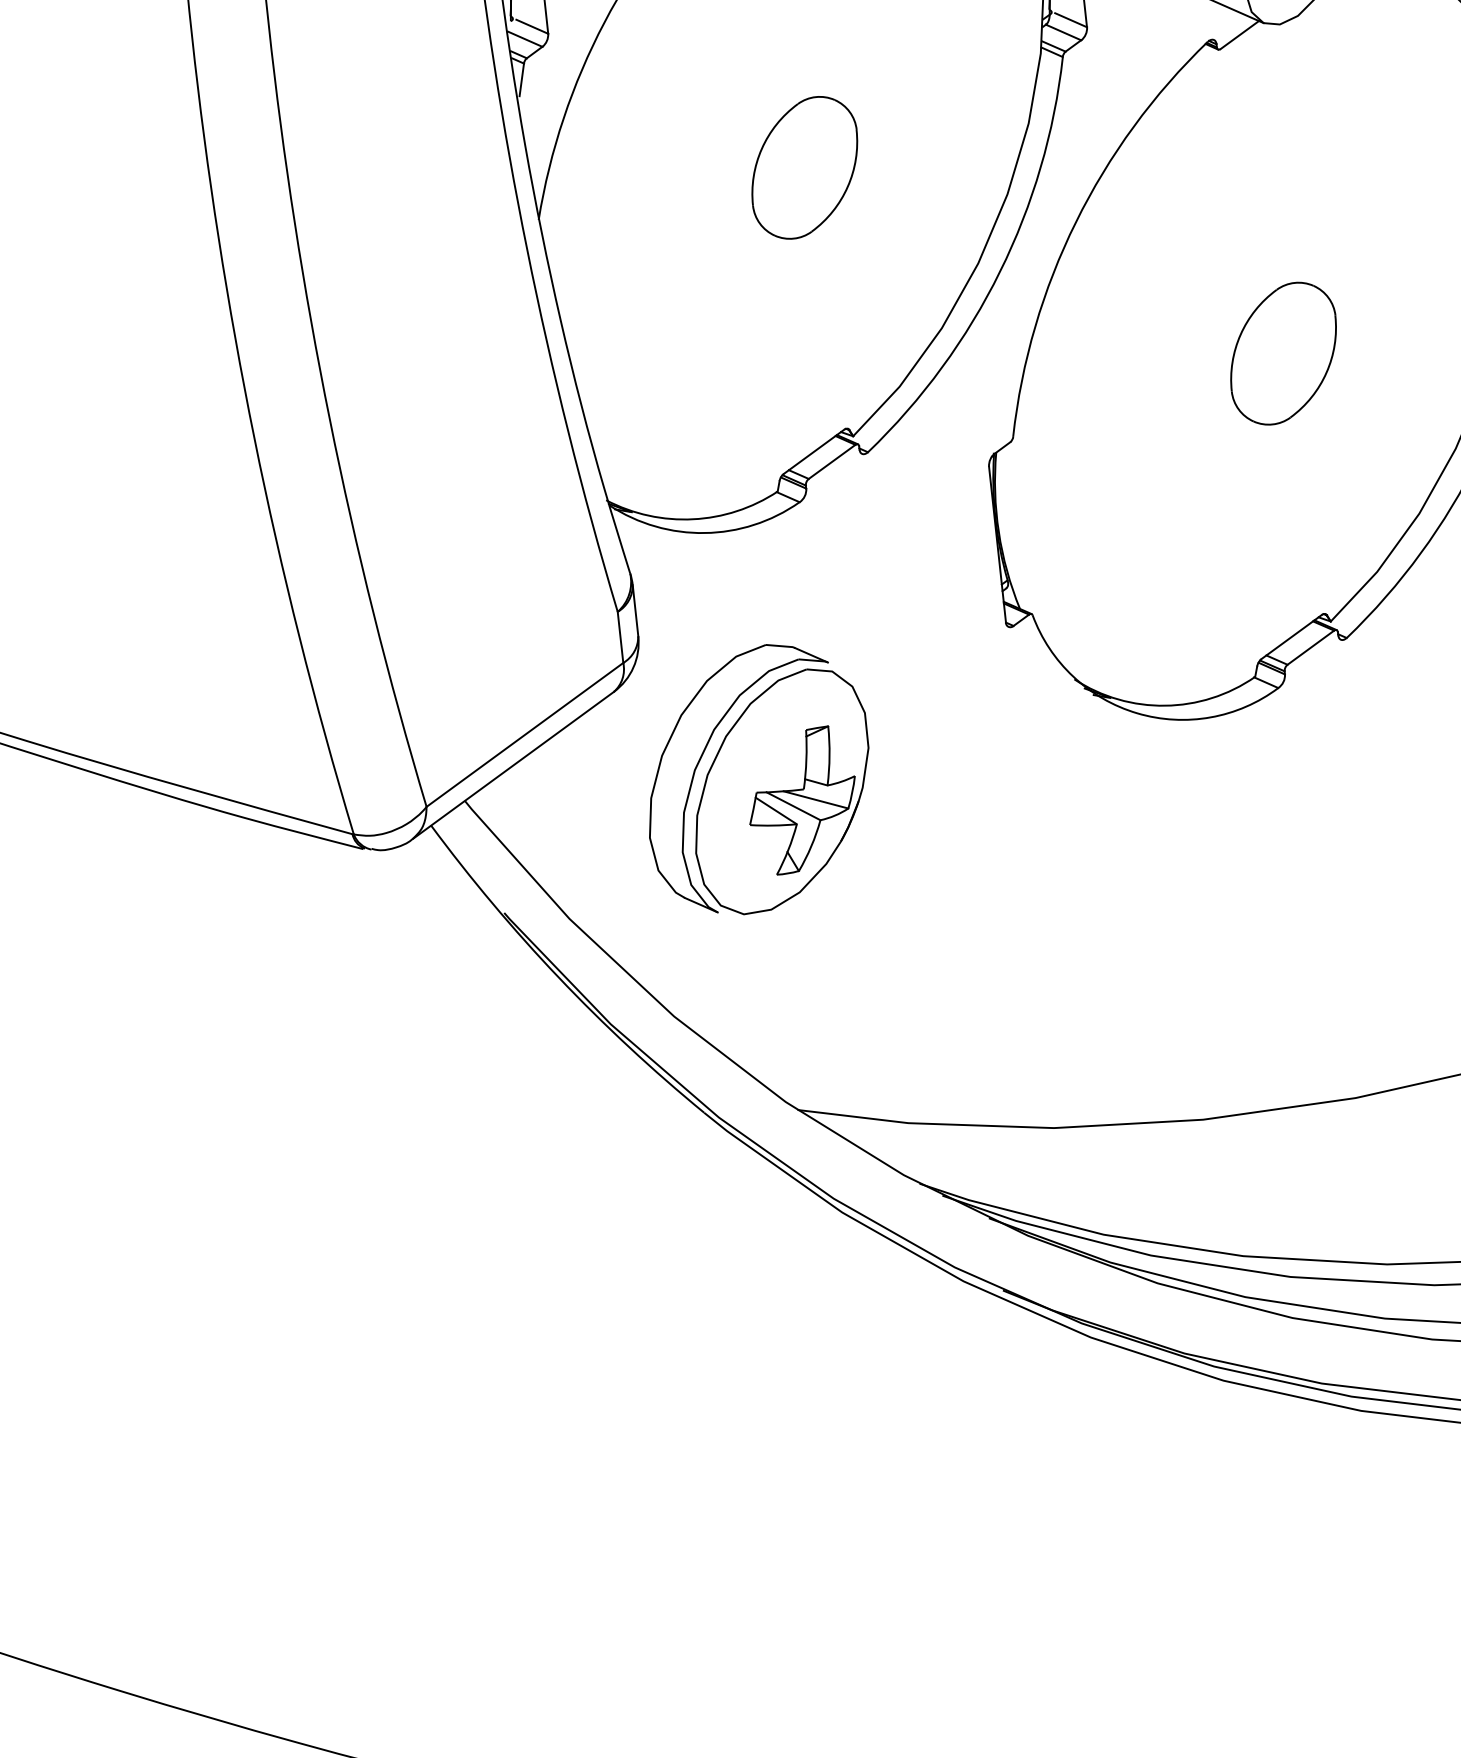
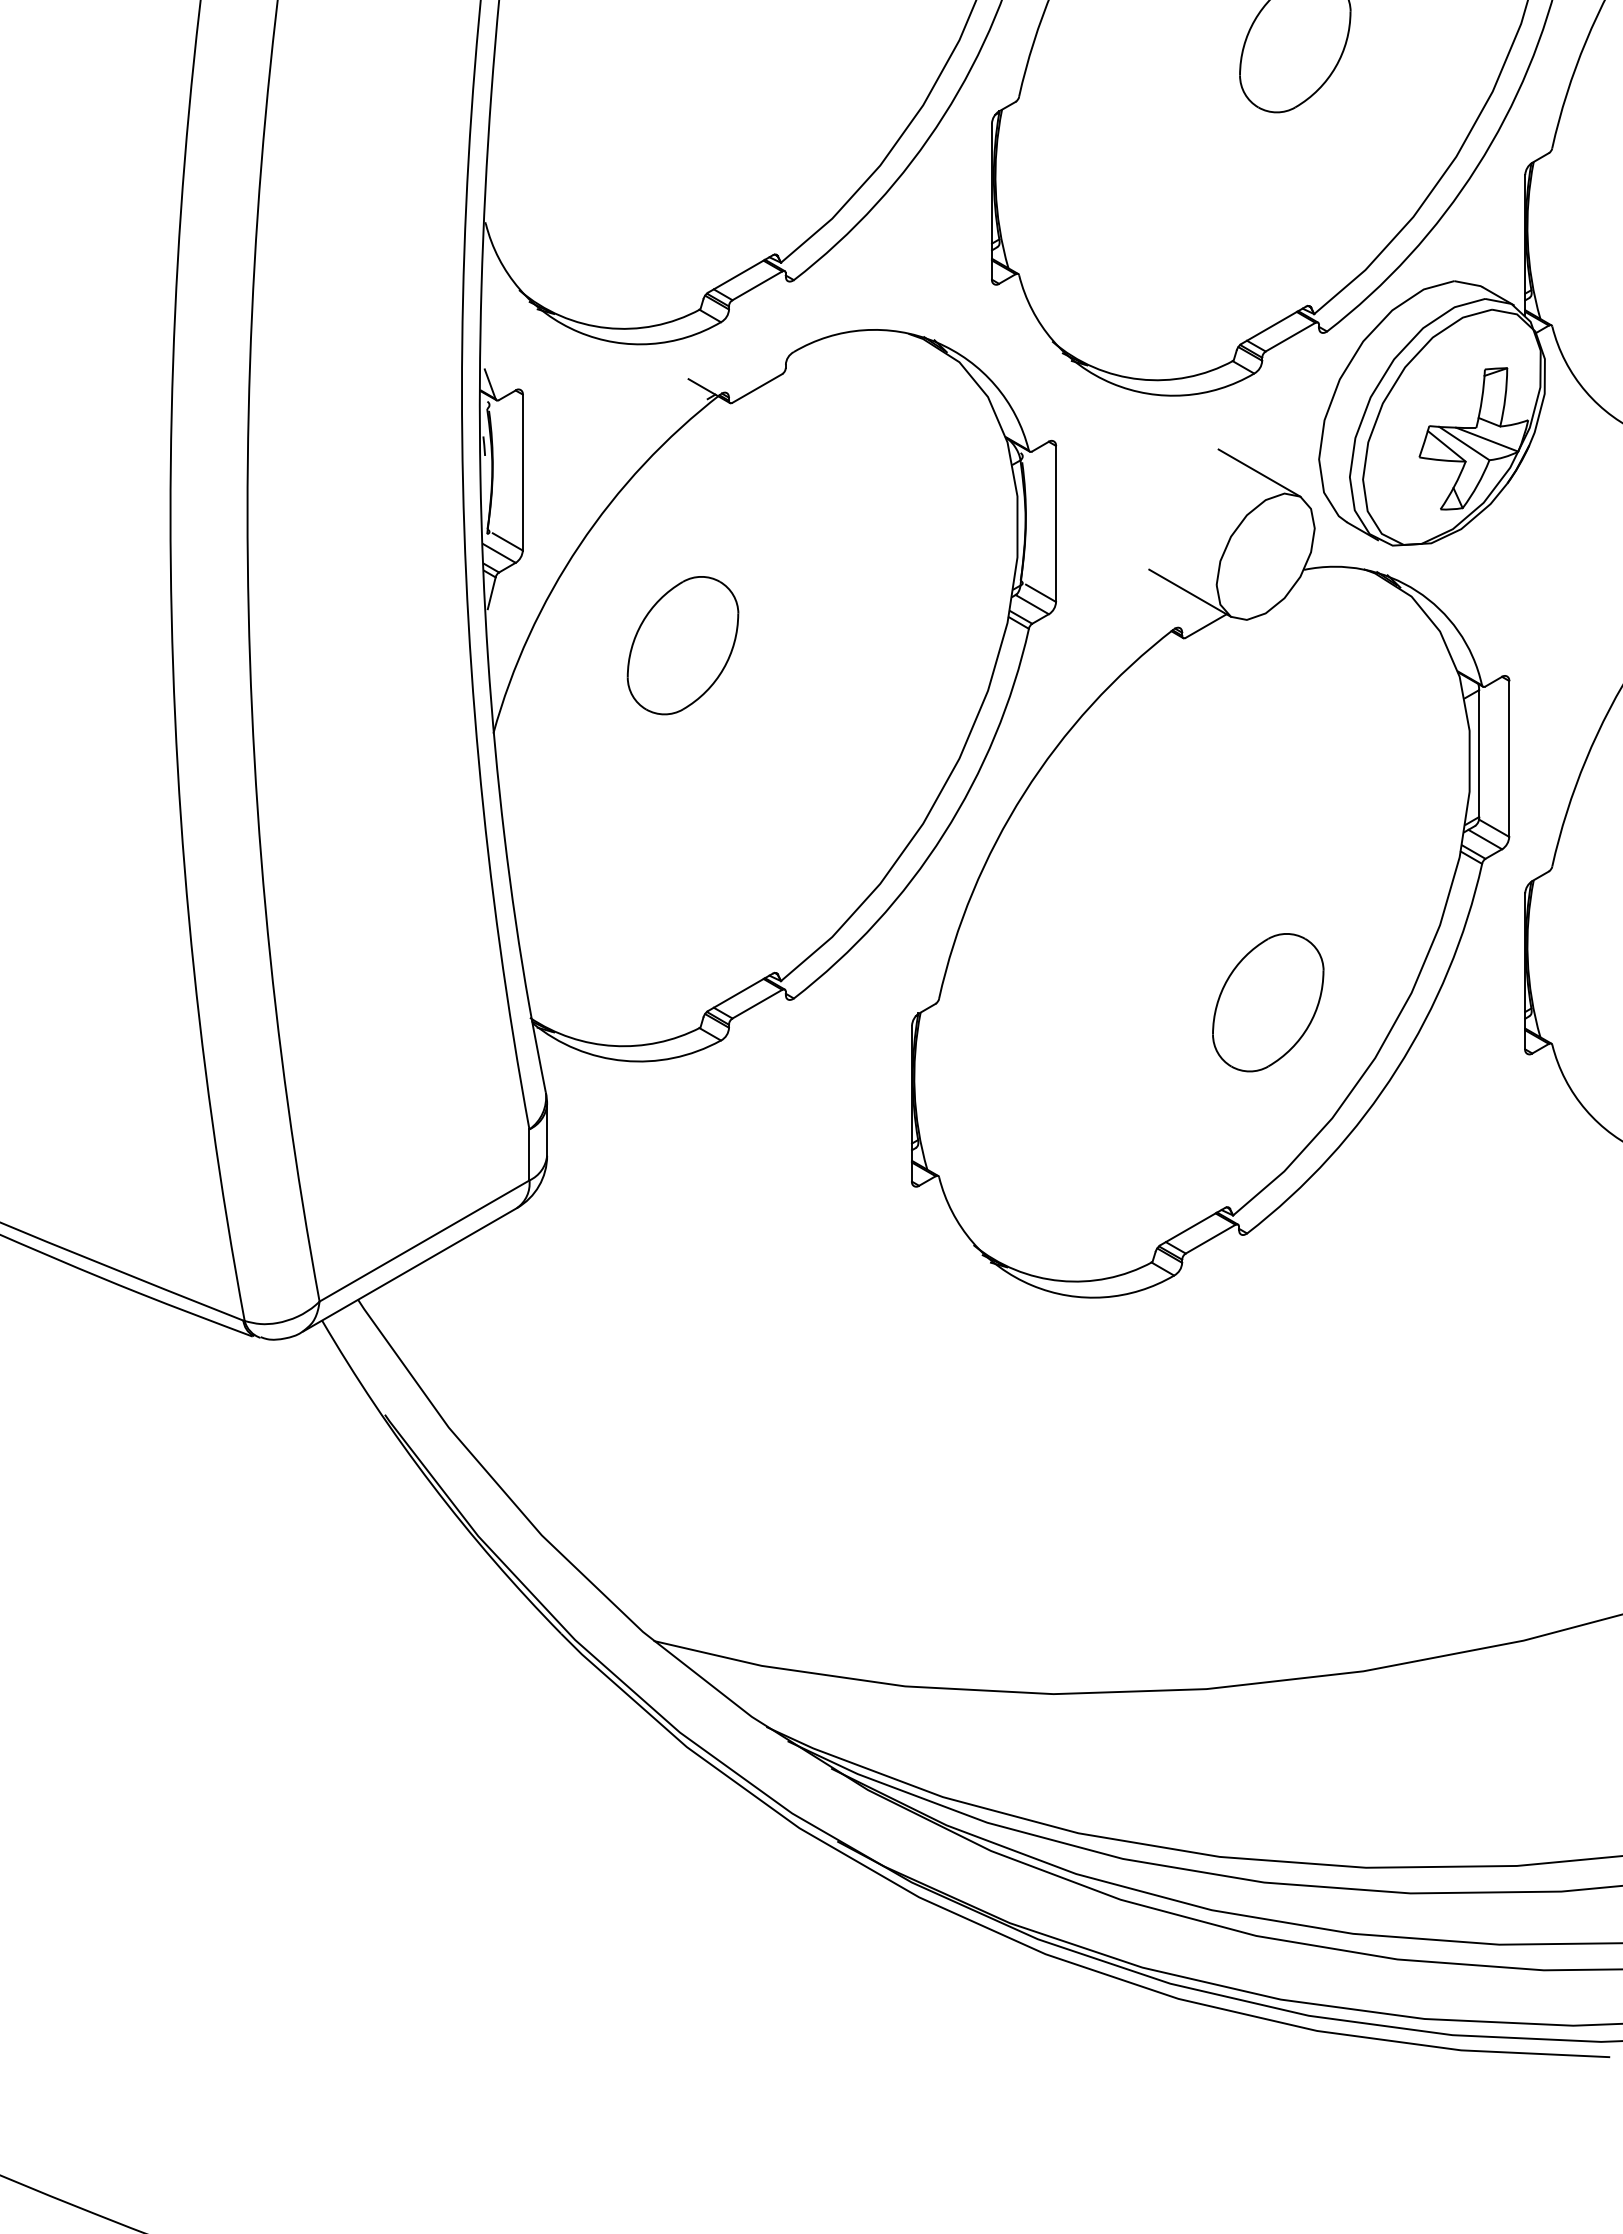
part: (804, 167) -> (682, 645), moved
part: (1283, 353) -> (1268, 1002), moved
part: (757, 778) -> (649, 1309), removed

